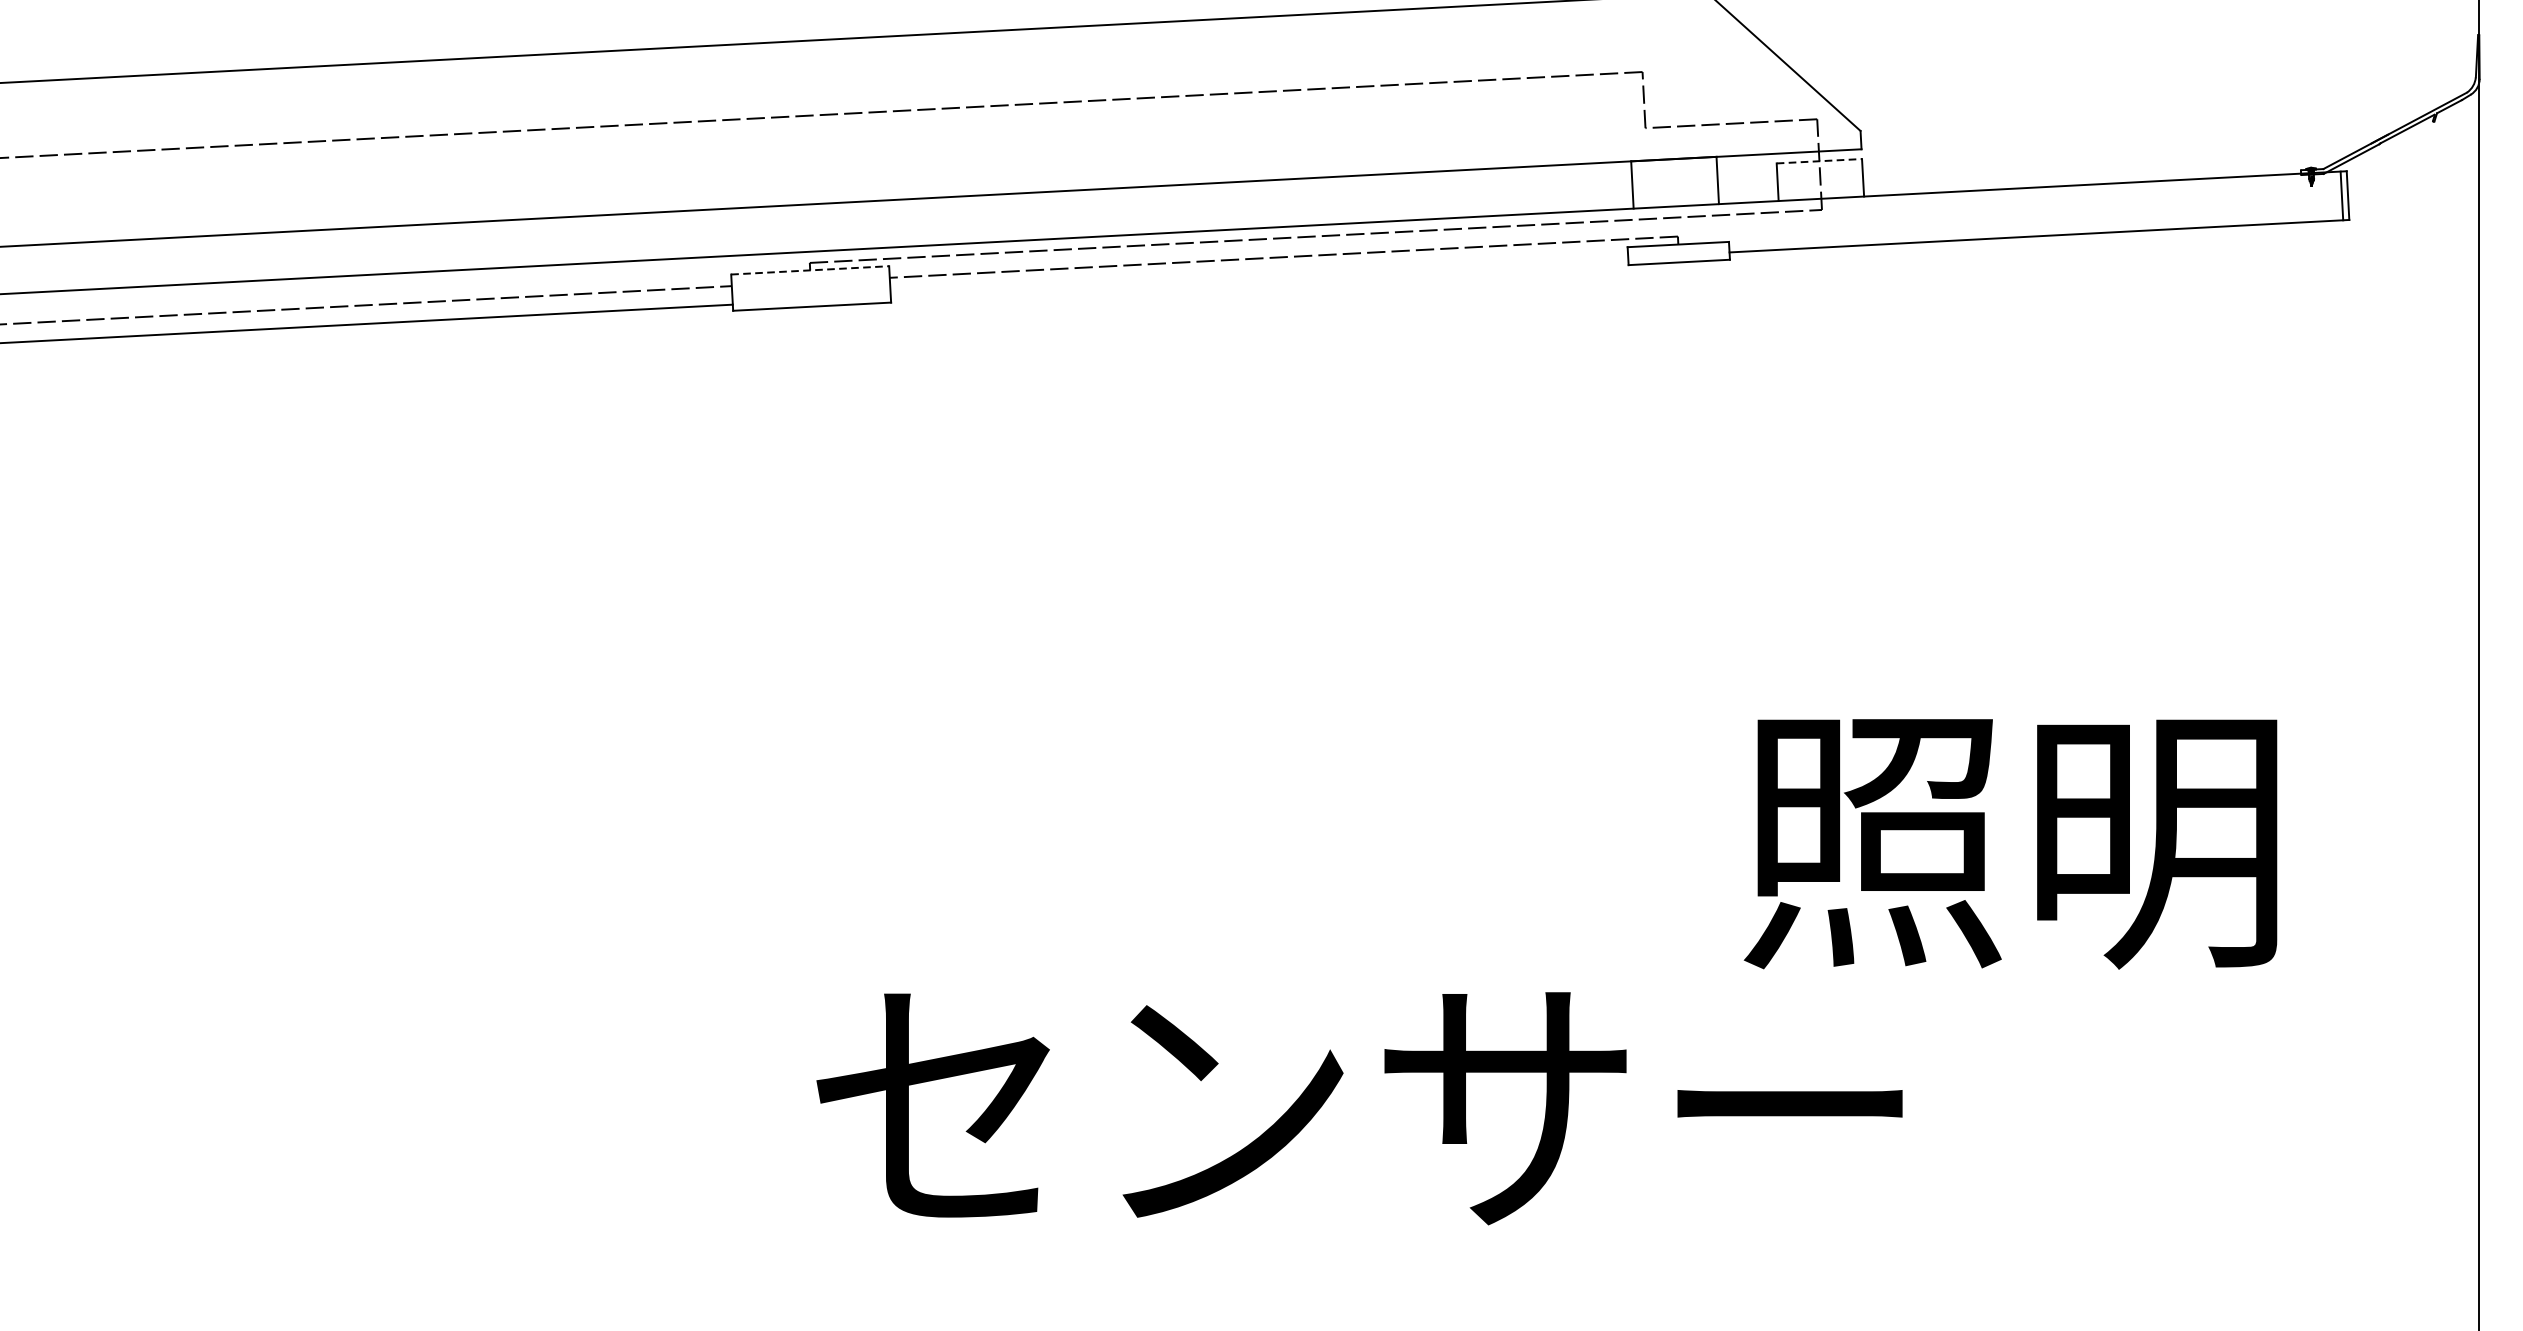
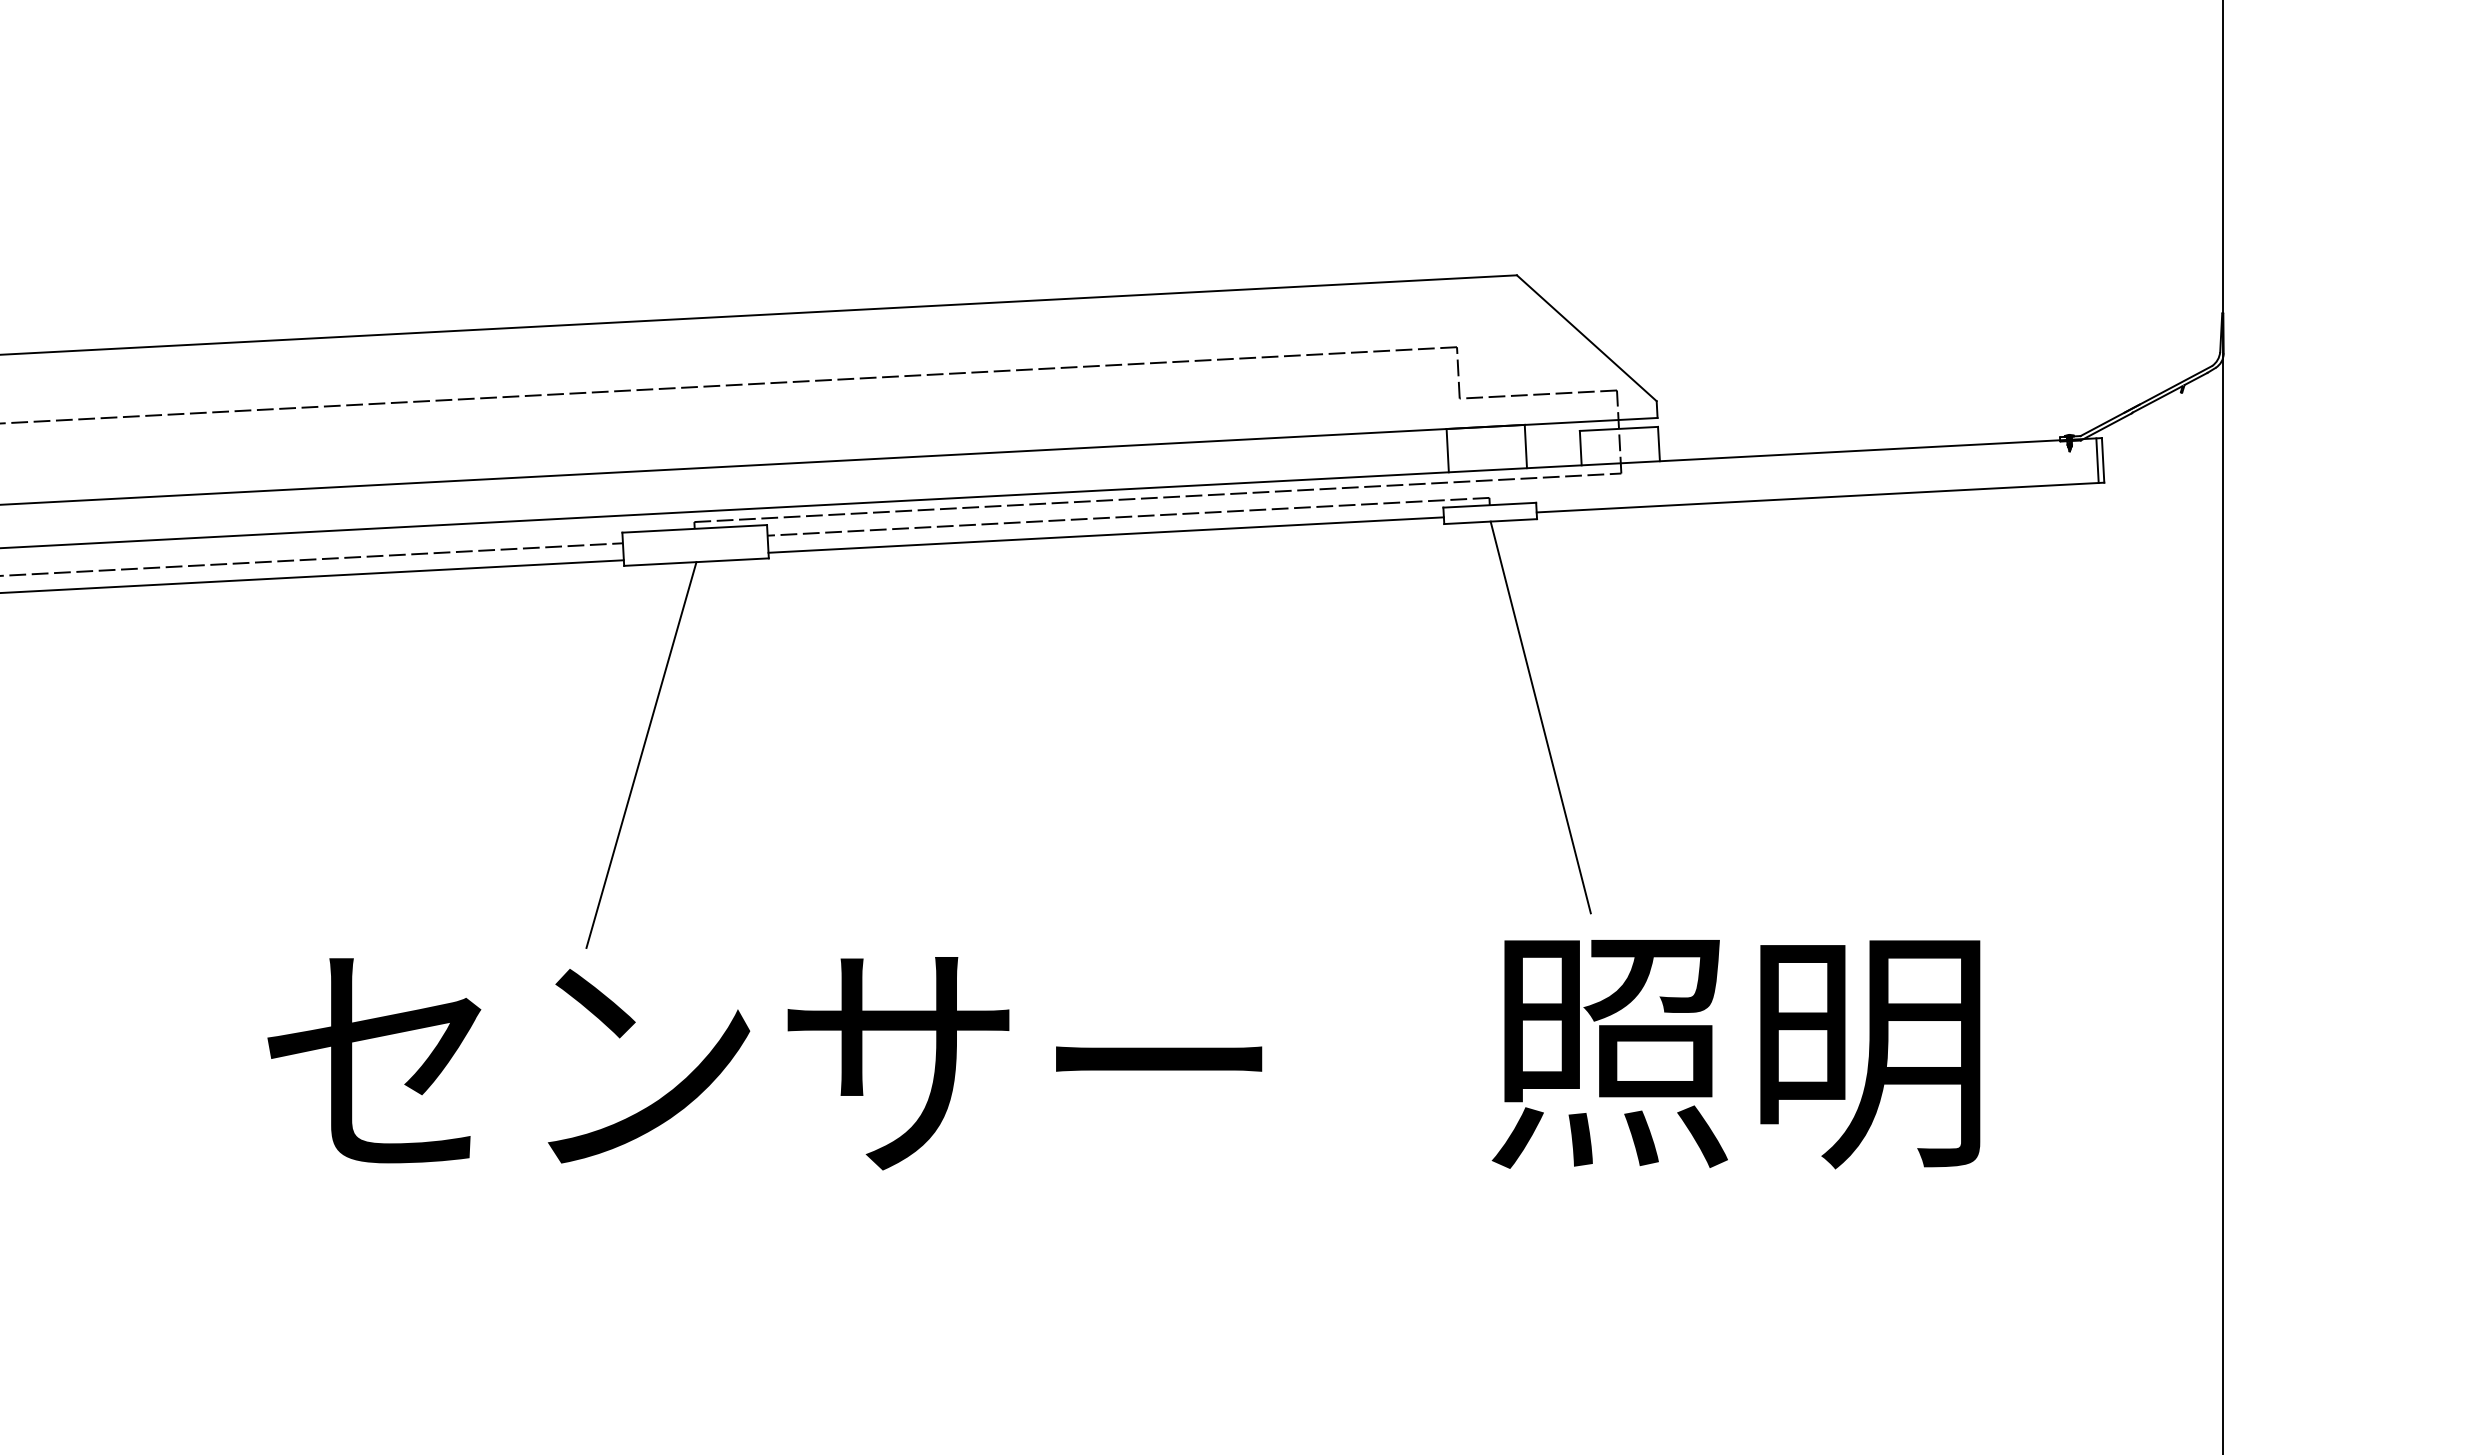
line: (1819, 160) -> (1619, 428), dashed -> solid
line: (811, 269) -> (695, 528), dashed -> solid
line: (1258, 276) -> (1105, 534), added
line: (1733, 476) -> (1540, 717), added
line: (752, 516) -> (641, 754), added
text: (2009, 844) -> (1735, 1054), moved
text: (1359, 1108) -> (764, 1063), moved

